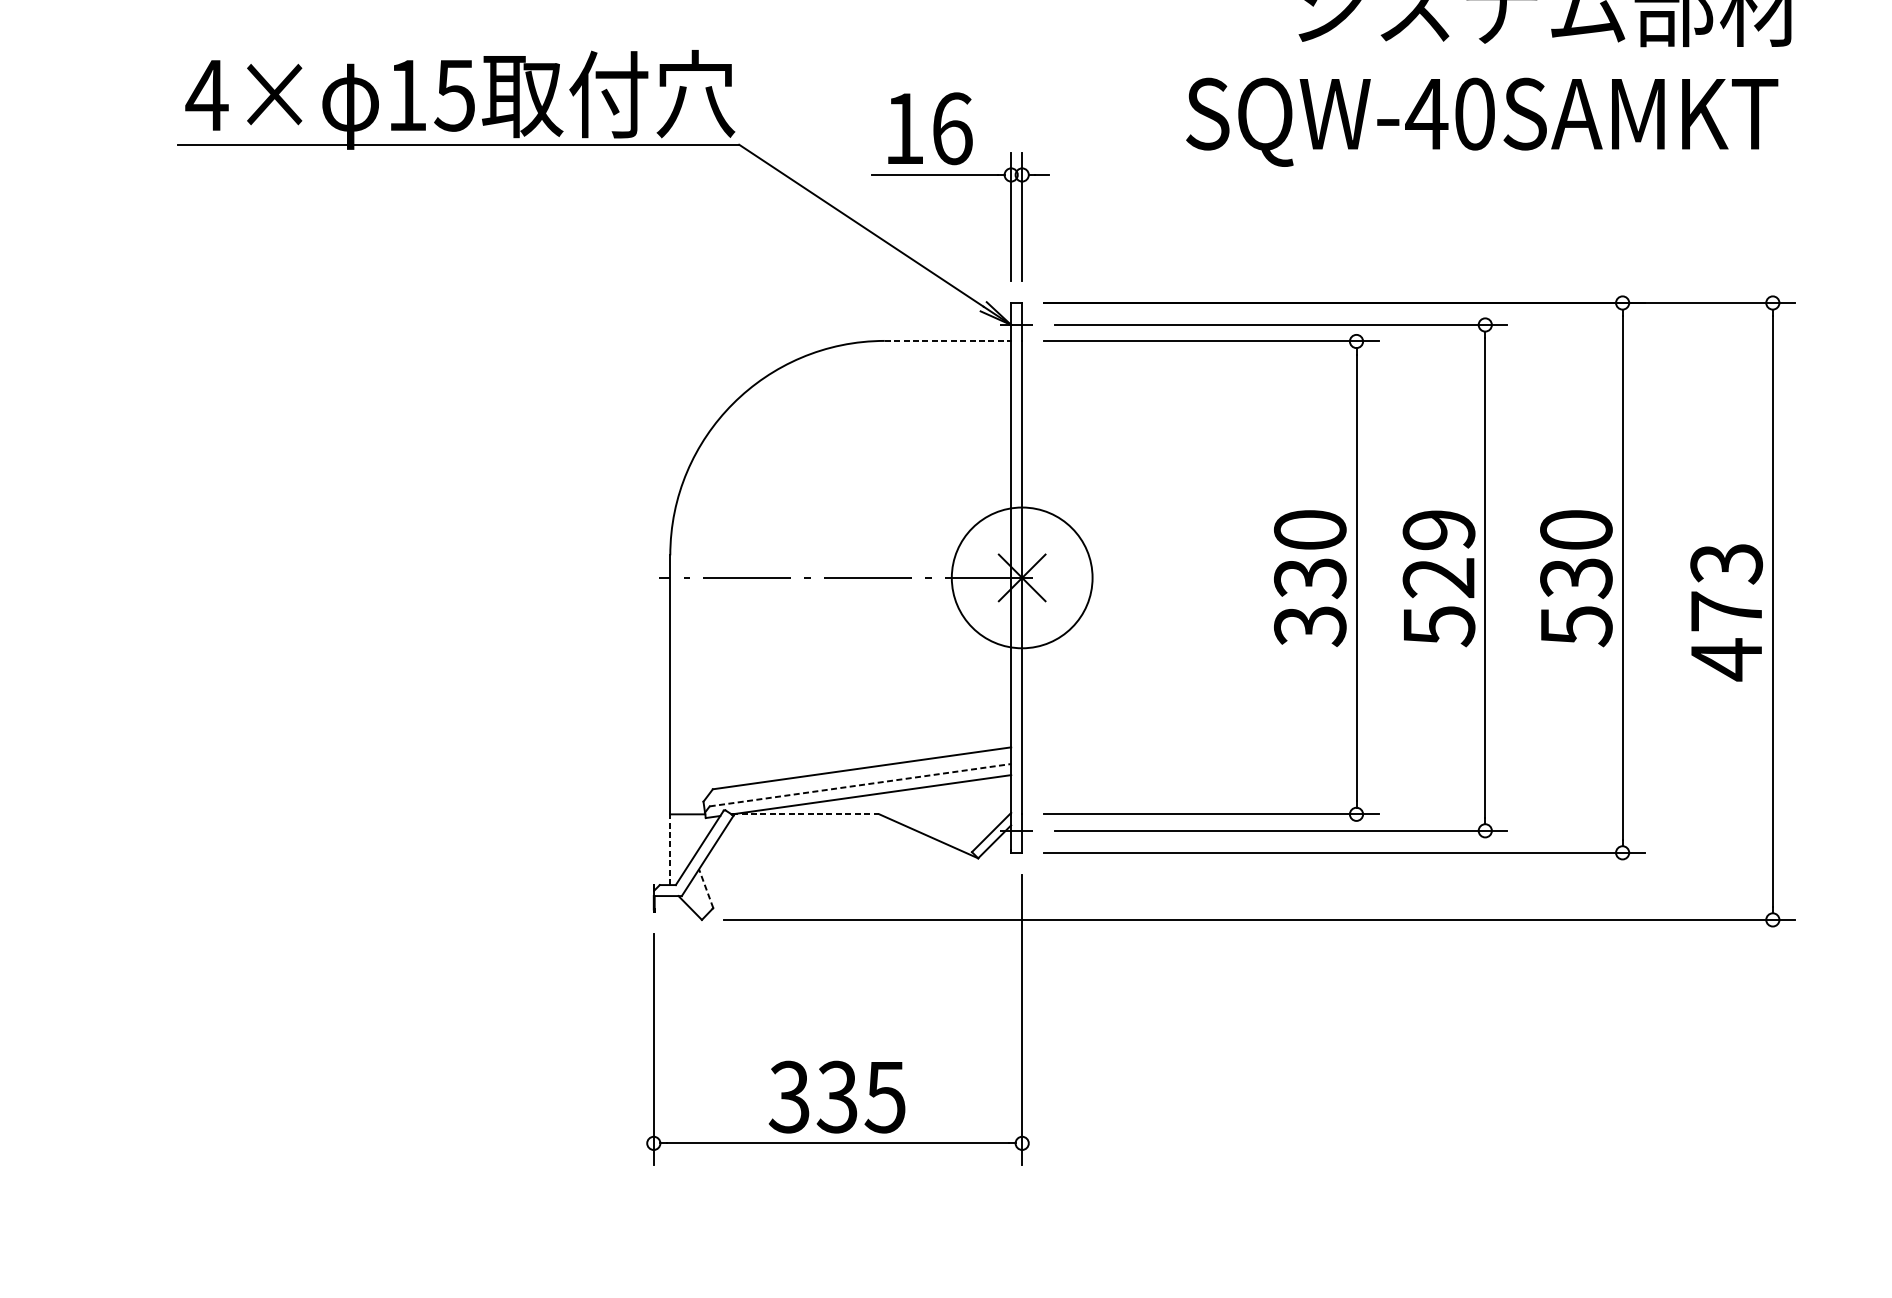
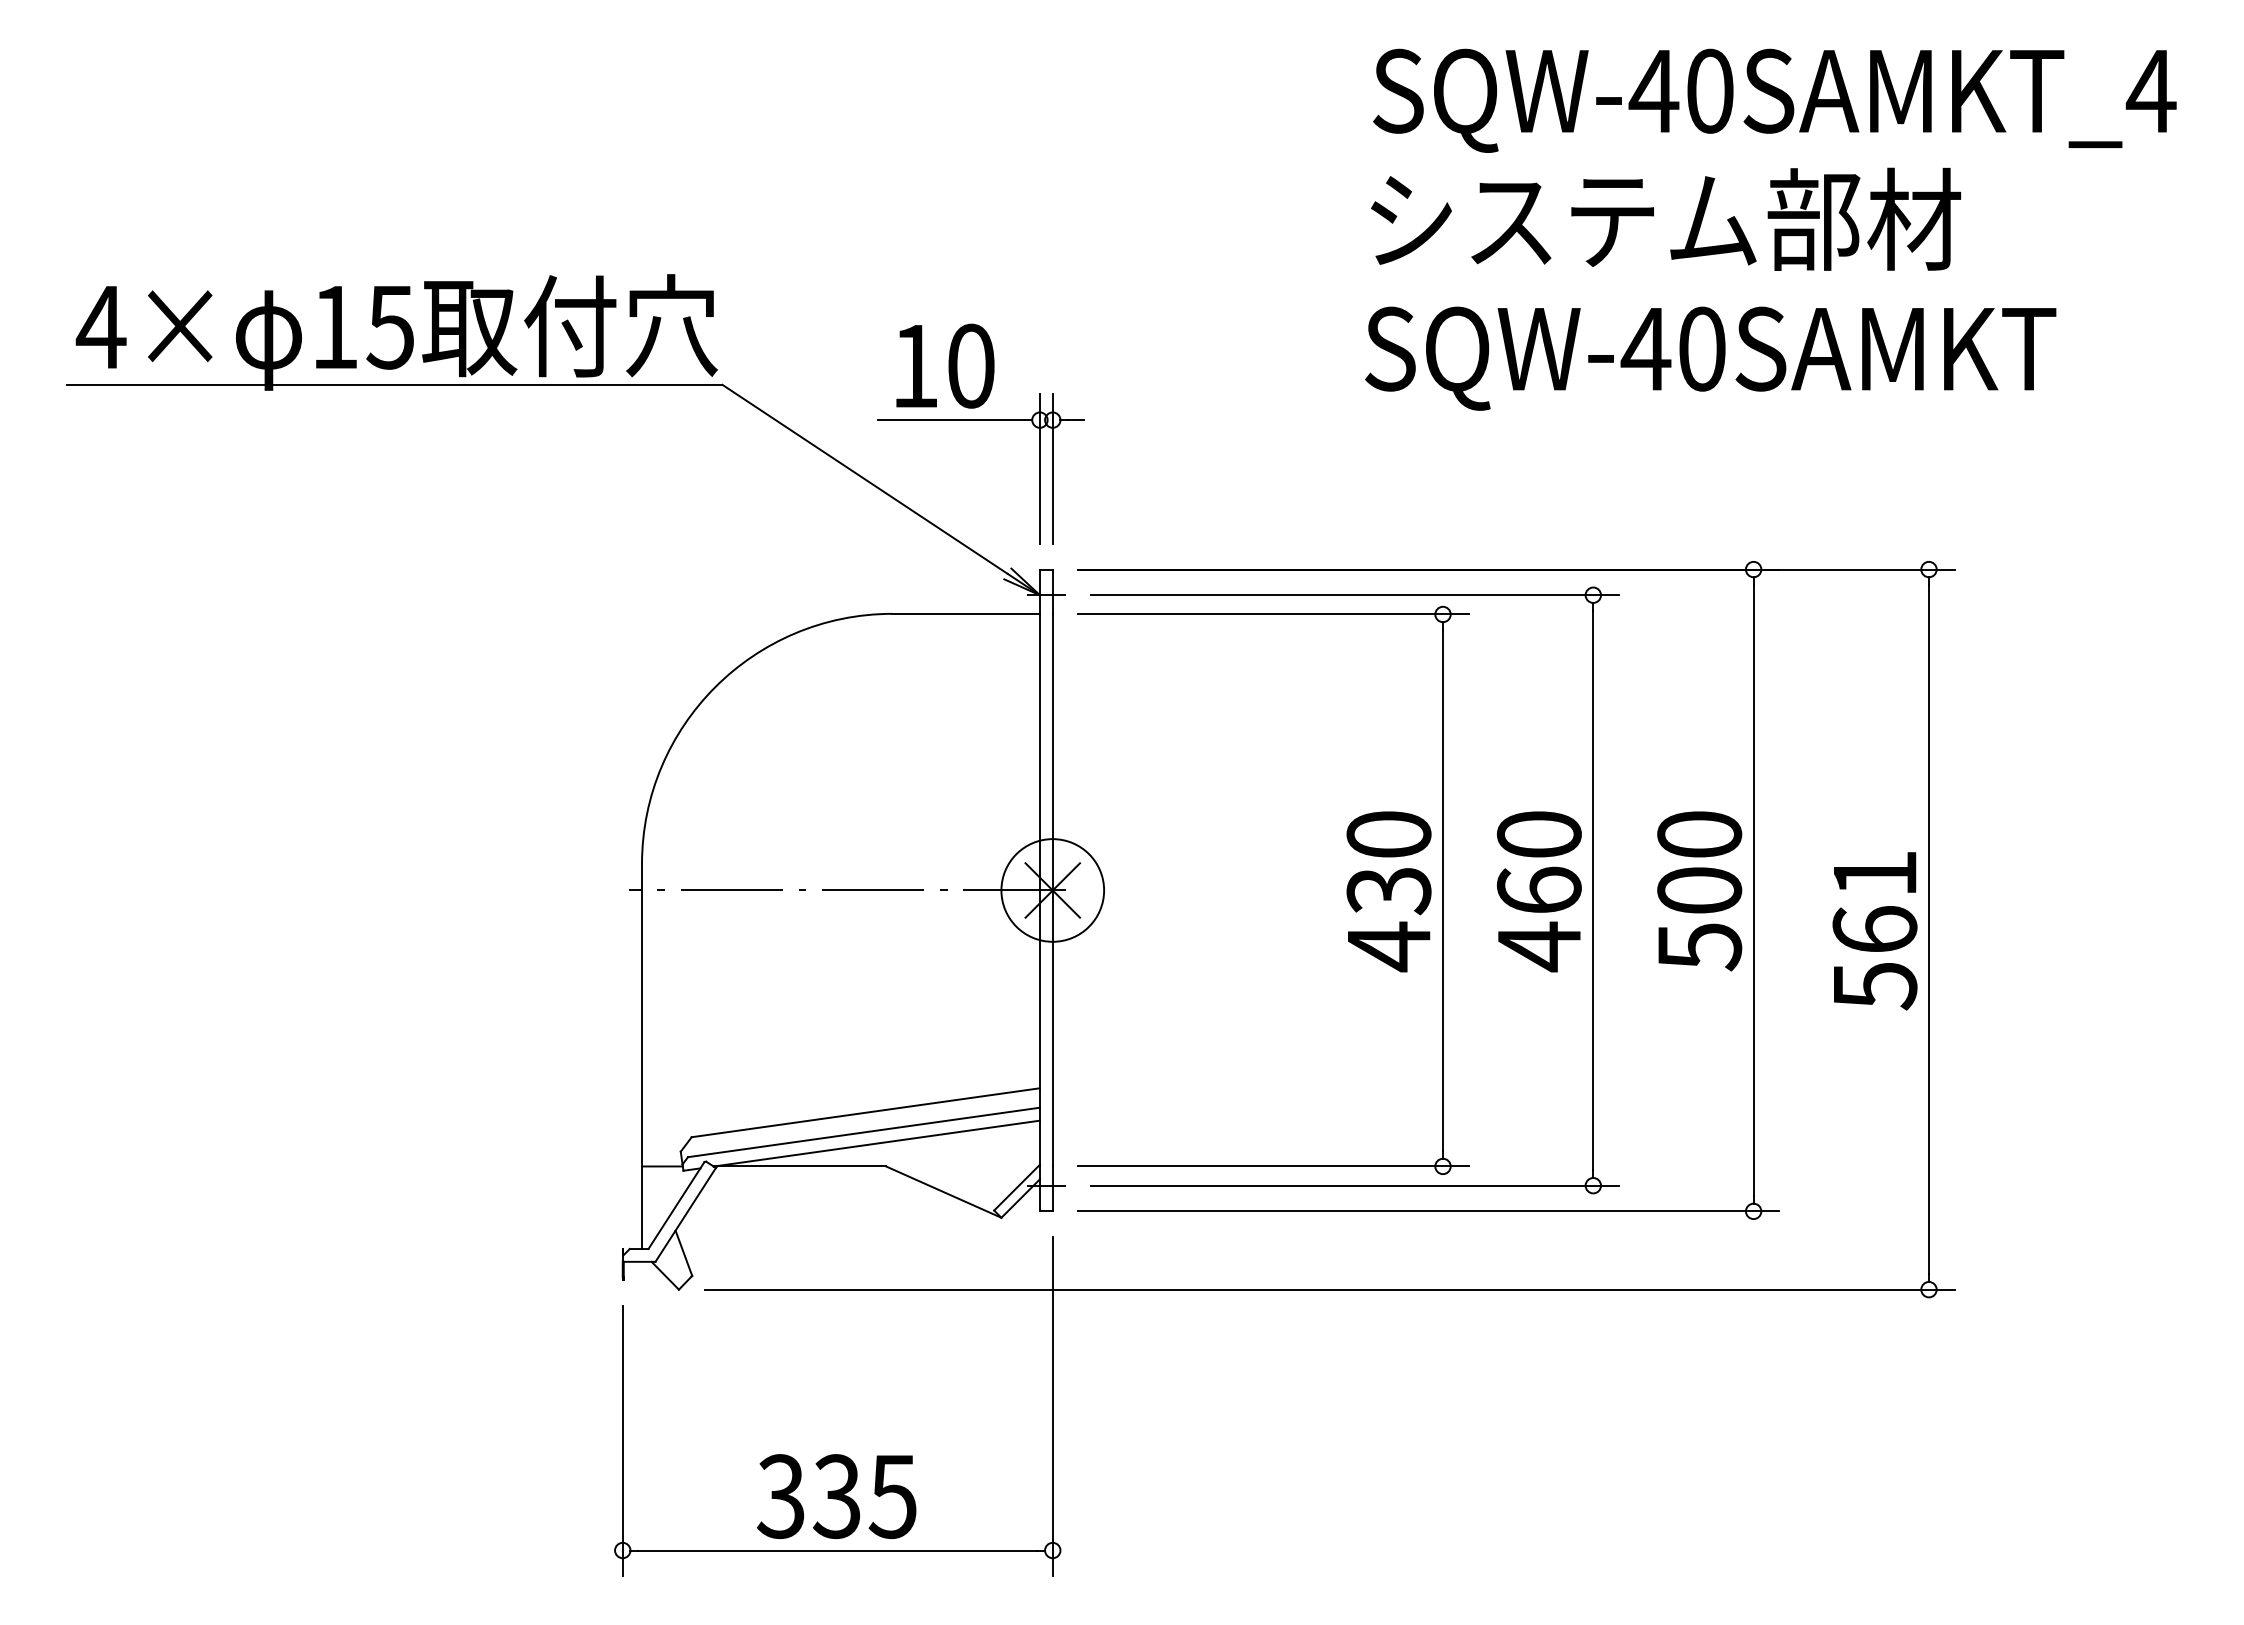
text: (1482, 122) -> (1710, 358), moved
text: (952, 128) -> (971, 365), 16 -> 10
line: (948, 340) -> (966, 613), dashed -> solid
circle: (1021, 577) -> (1052, 890), size x0.62
text: (1438, 578) -> (1538, 891), 529 -> 460
text: (1576, 578) -> (1699, 891), 530 -> 500
text: (1726, 613) -> (1874, 931), 473 -> 561
text: (1309, 625) -> (1388, 946), 330 -> 430
line: (860, 785) -> (863, 1132), dashed -> solid
line: (806, 814) -> (800, 1166), dashed -> solid
line: (670, 849) -> (642, 1207), dashed -> solid
line: (705, 888) -> (683, 1252), dashed -> solid

